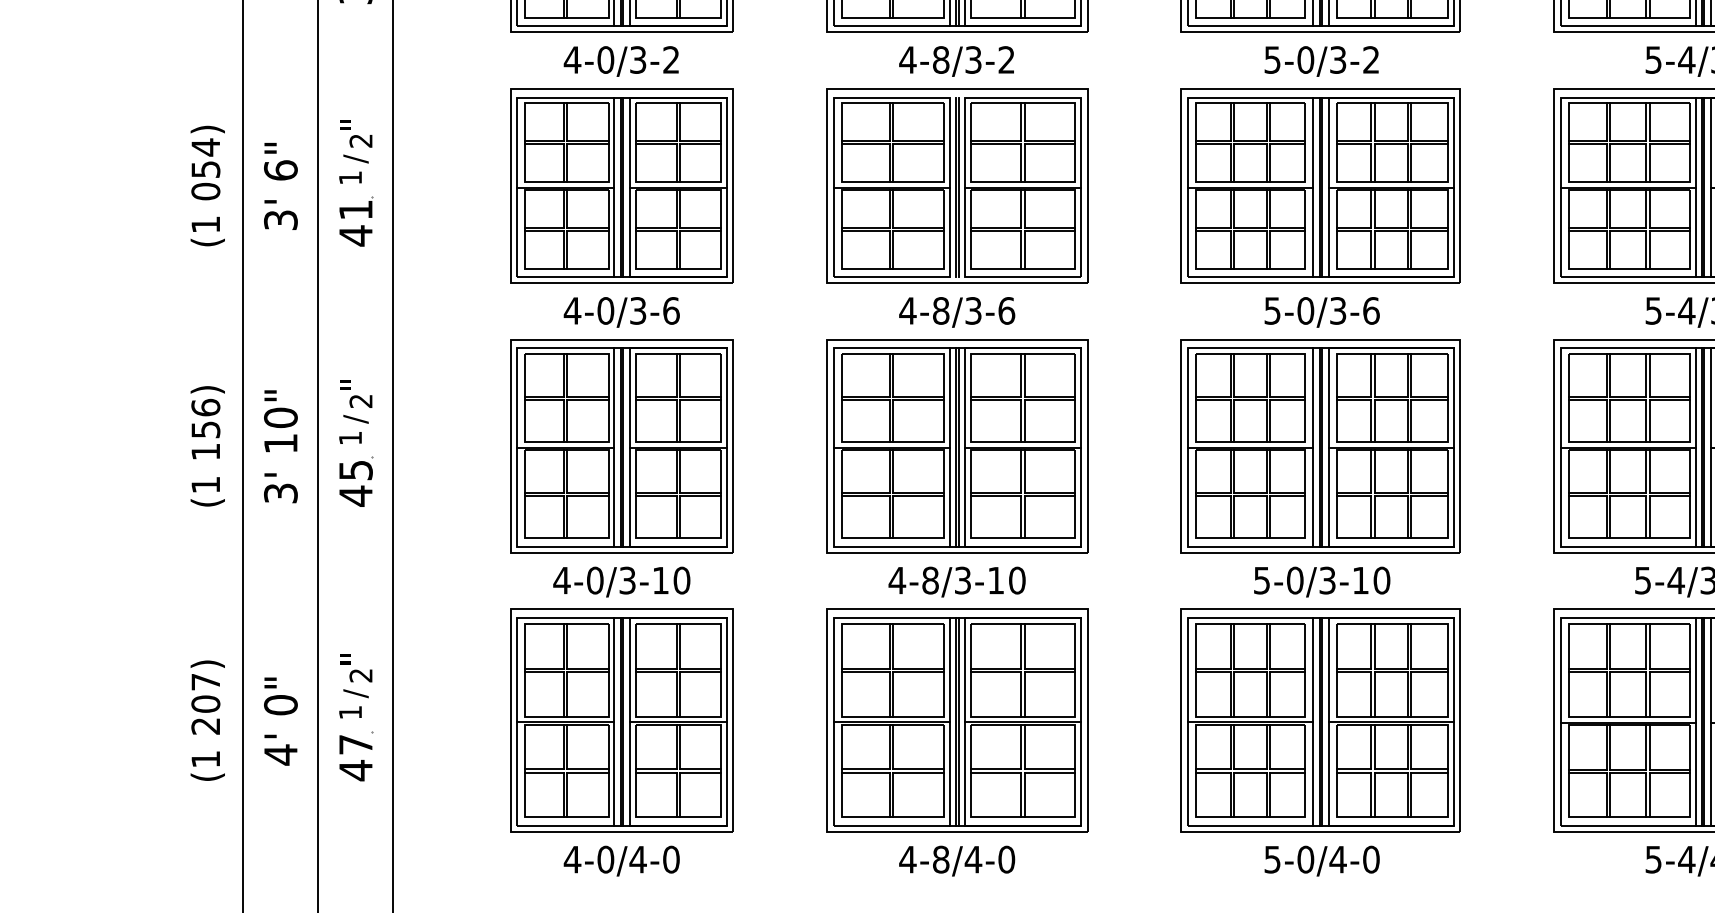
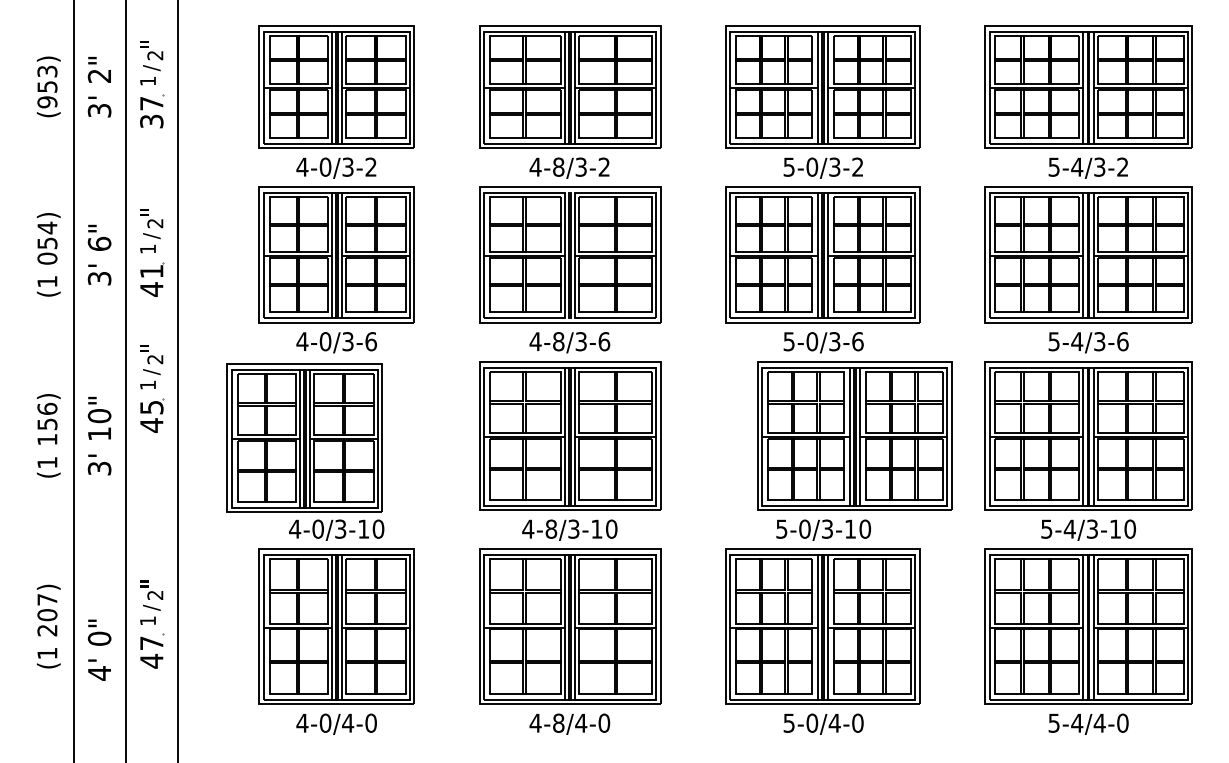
part: (356, 442) -> (152, 388), moved
part: (621, 445) -> (304, 437), moved
part: (1320, 445) -> (854, 435), moved
text: (280, 720) -> (99, 649), moved

